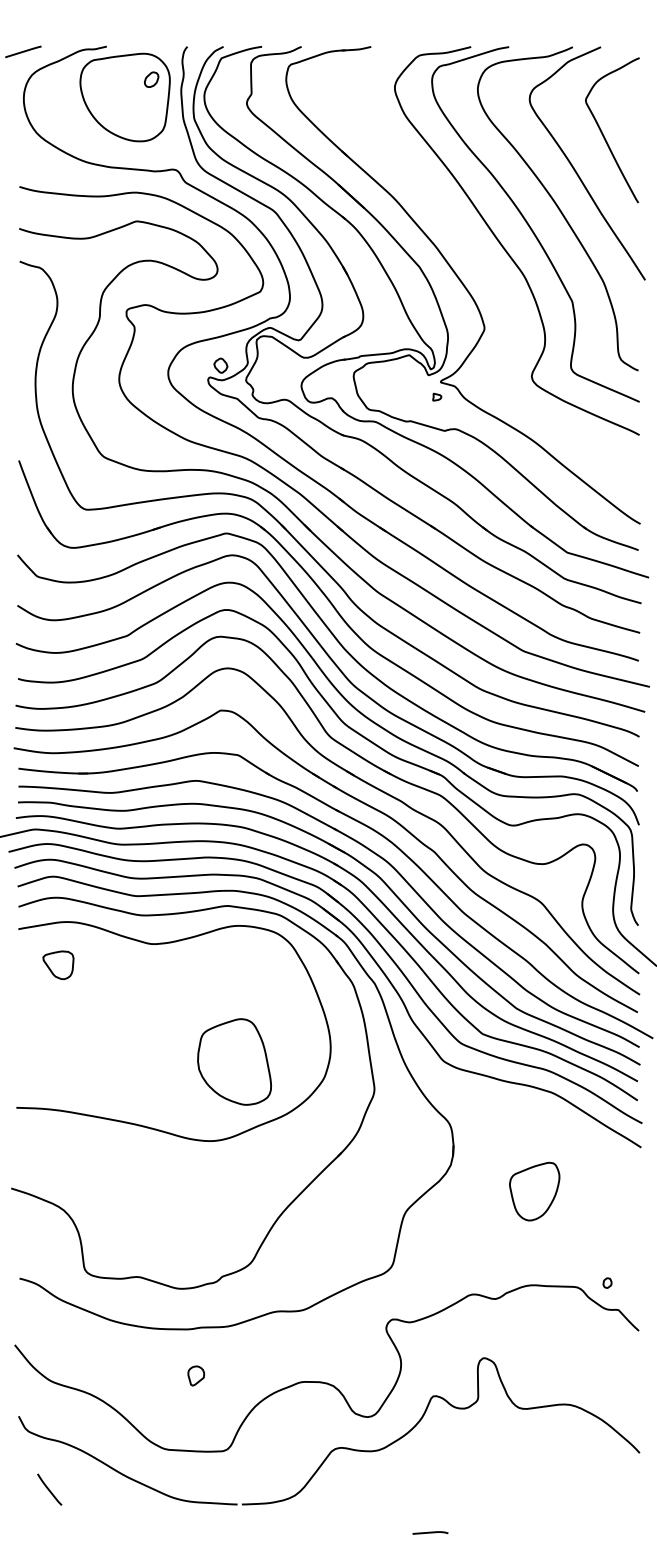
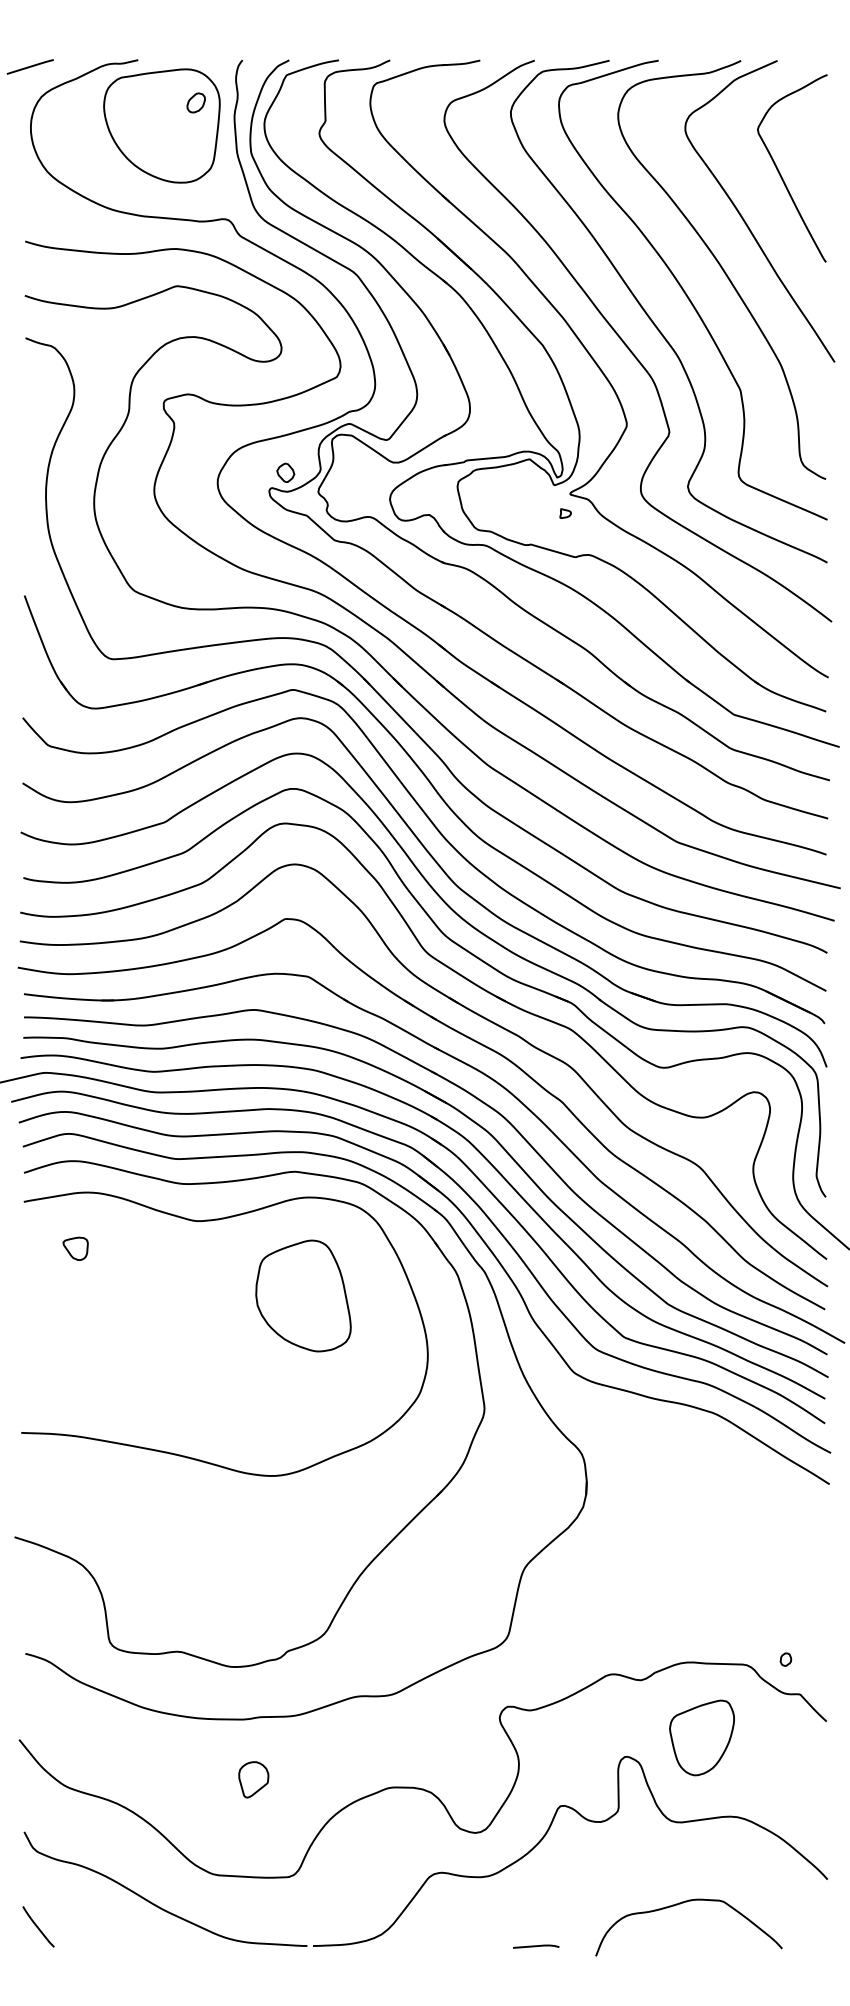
curve: (486, 268) -> (629, 347), added
part: (58, 965) -> (75, 1248), size x0.62
part: (234, 1061) -> (303, 1295), moved
part: (534, 1191) -> (701, 1737), moved
part: (196, 1375) -> (254, 1779), size x1.43
curve: (526, 1472) -> (681, 1904), added
line: (49, 1489) -> (38, 1926), moved
line: (430, 1532) -> (536, 1946), moved

